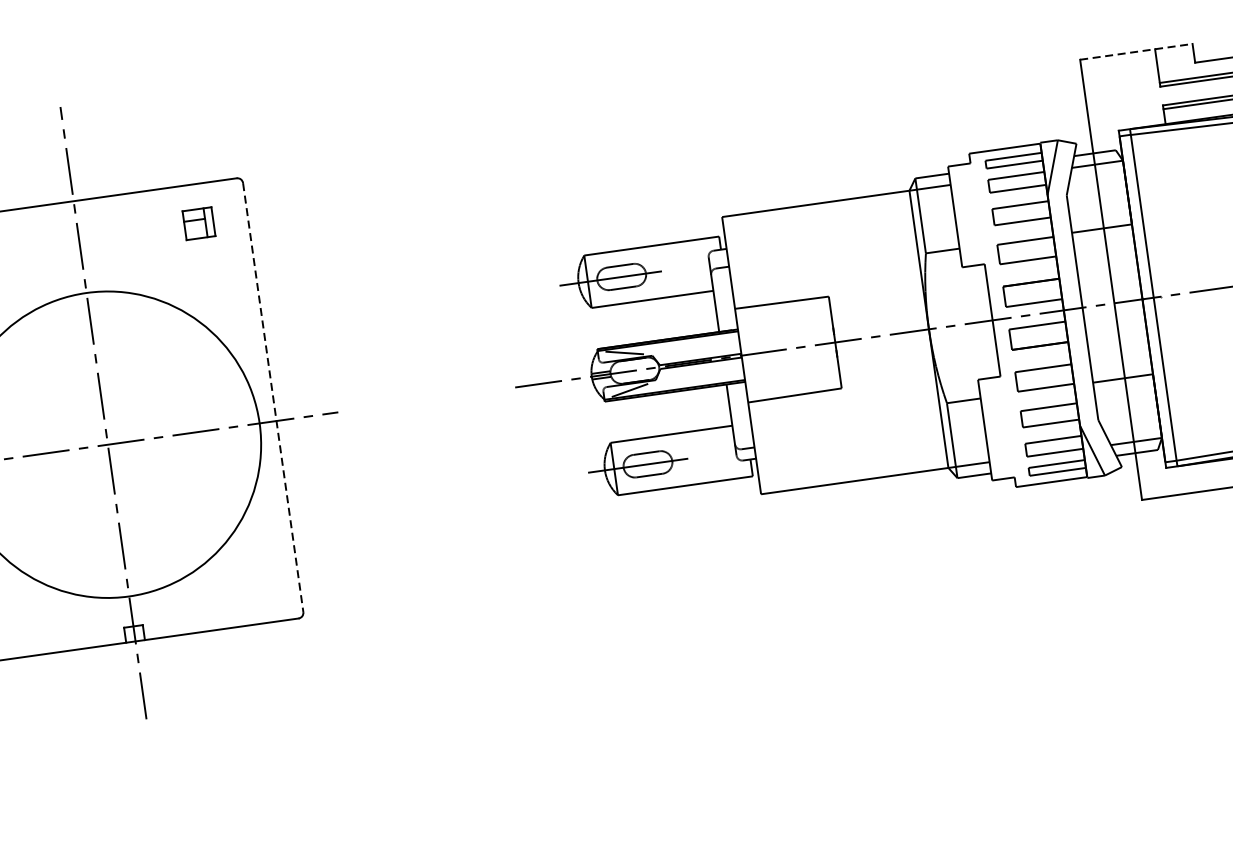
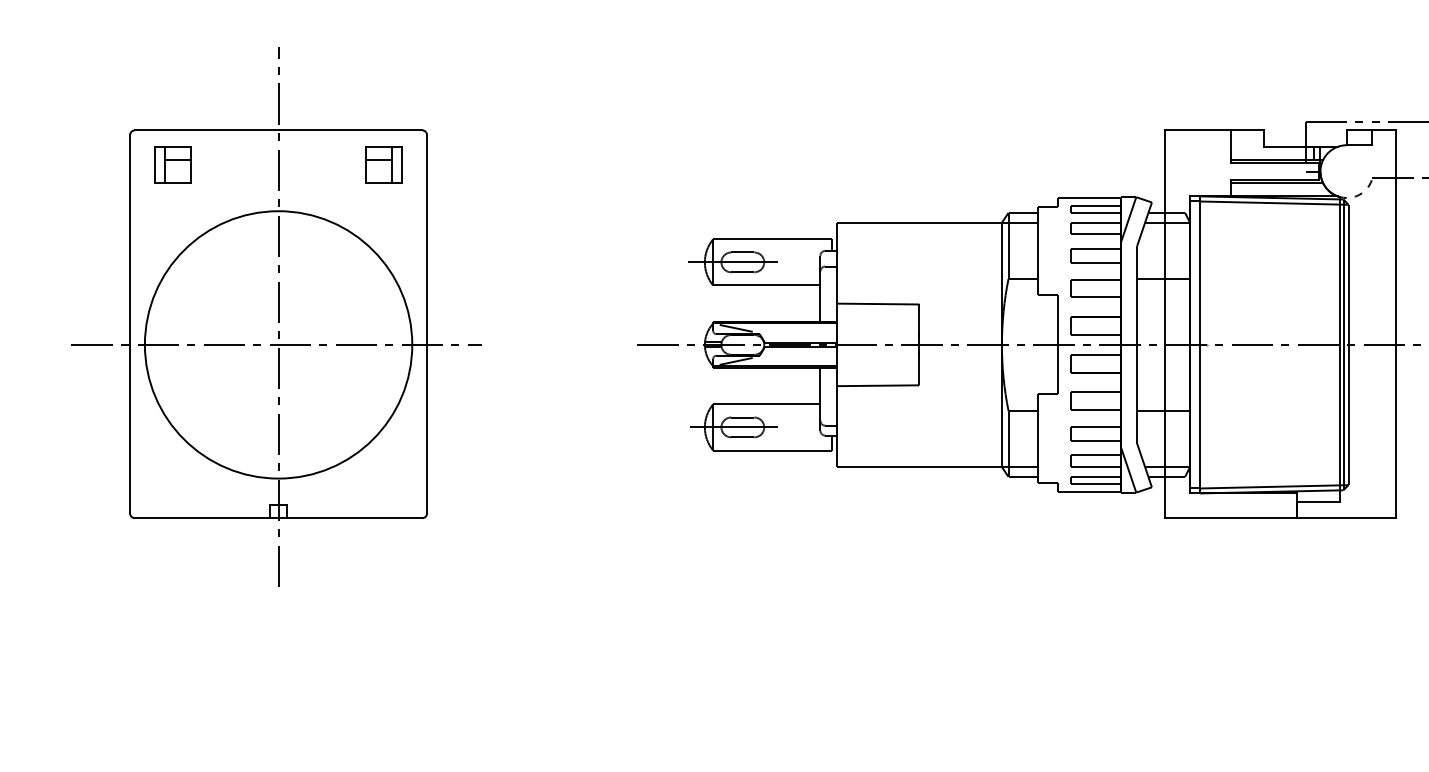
line: (1136, 52) -> (1214, 130), dashed -> solid
part: (198, 223) -> (383, 164), size x1.43
line: (273, 397) -> (427, 324), dashed -> solid

